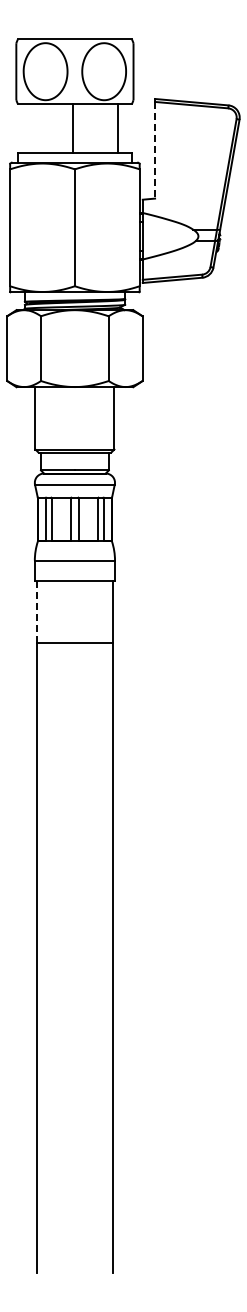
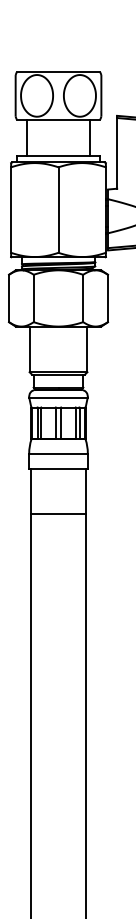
line: (73, 128) -> (27, 137), moved
line: (155, 150) -> (117, 153), dashed -> solid
line: (37, 612) -> (31, 491), dashed -> solid

